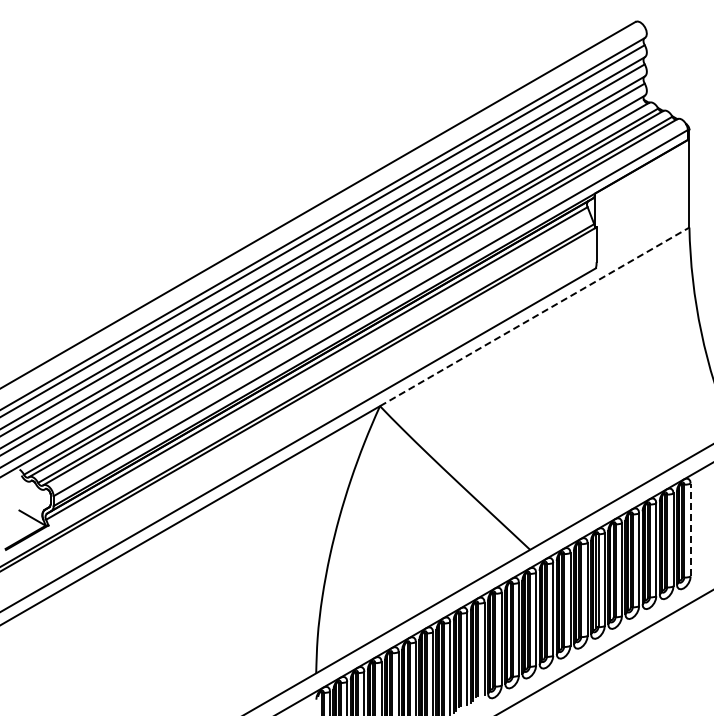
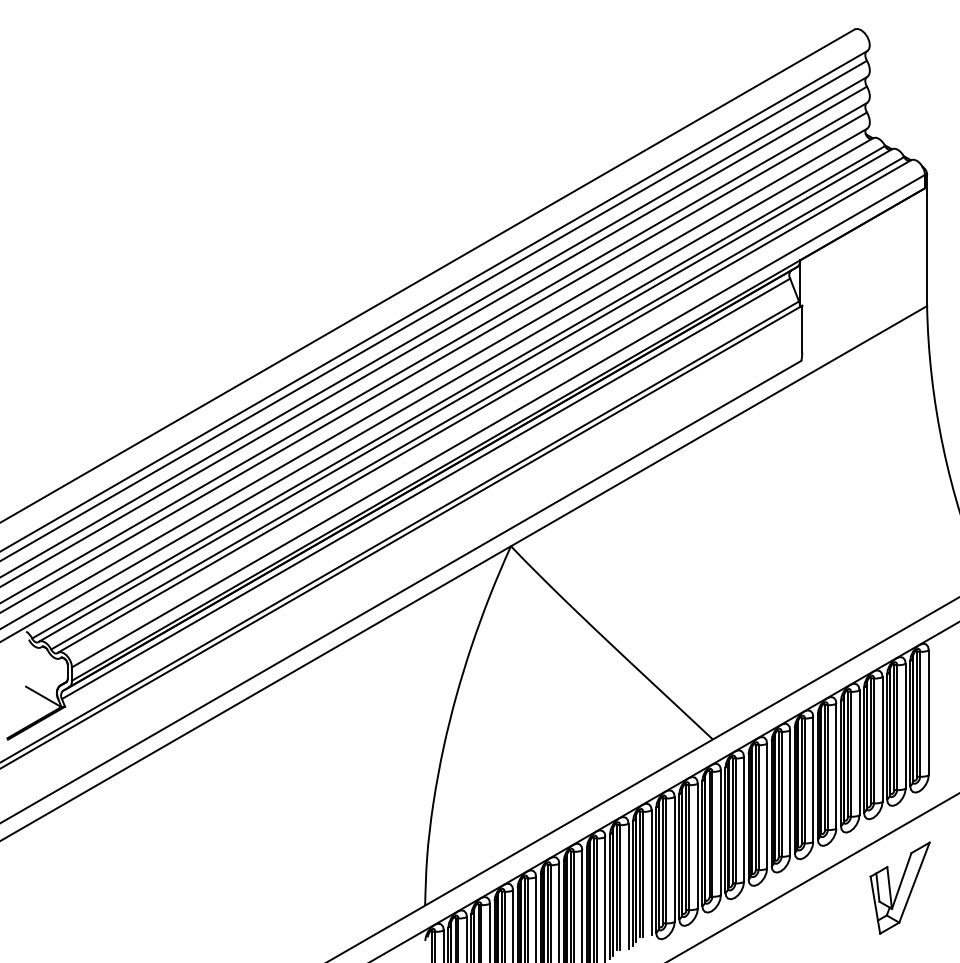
line: (534, 316) -> (718, 425), dashed -> solid
line: (690, 529) -> (928, 712), dashed -> solid
part: (669, 660) -> (900, 888), added

